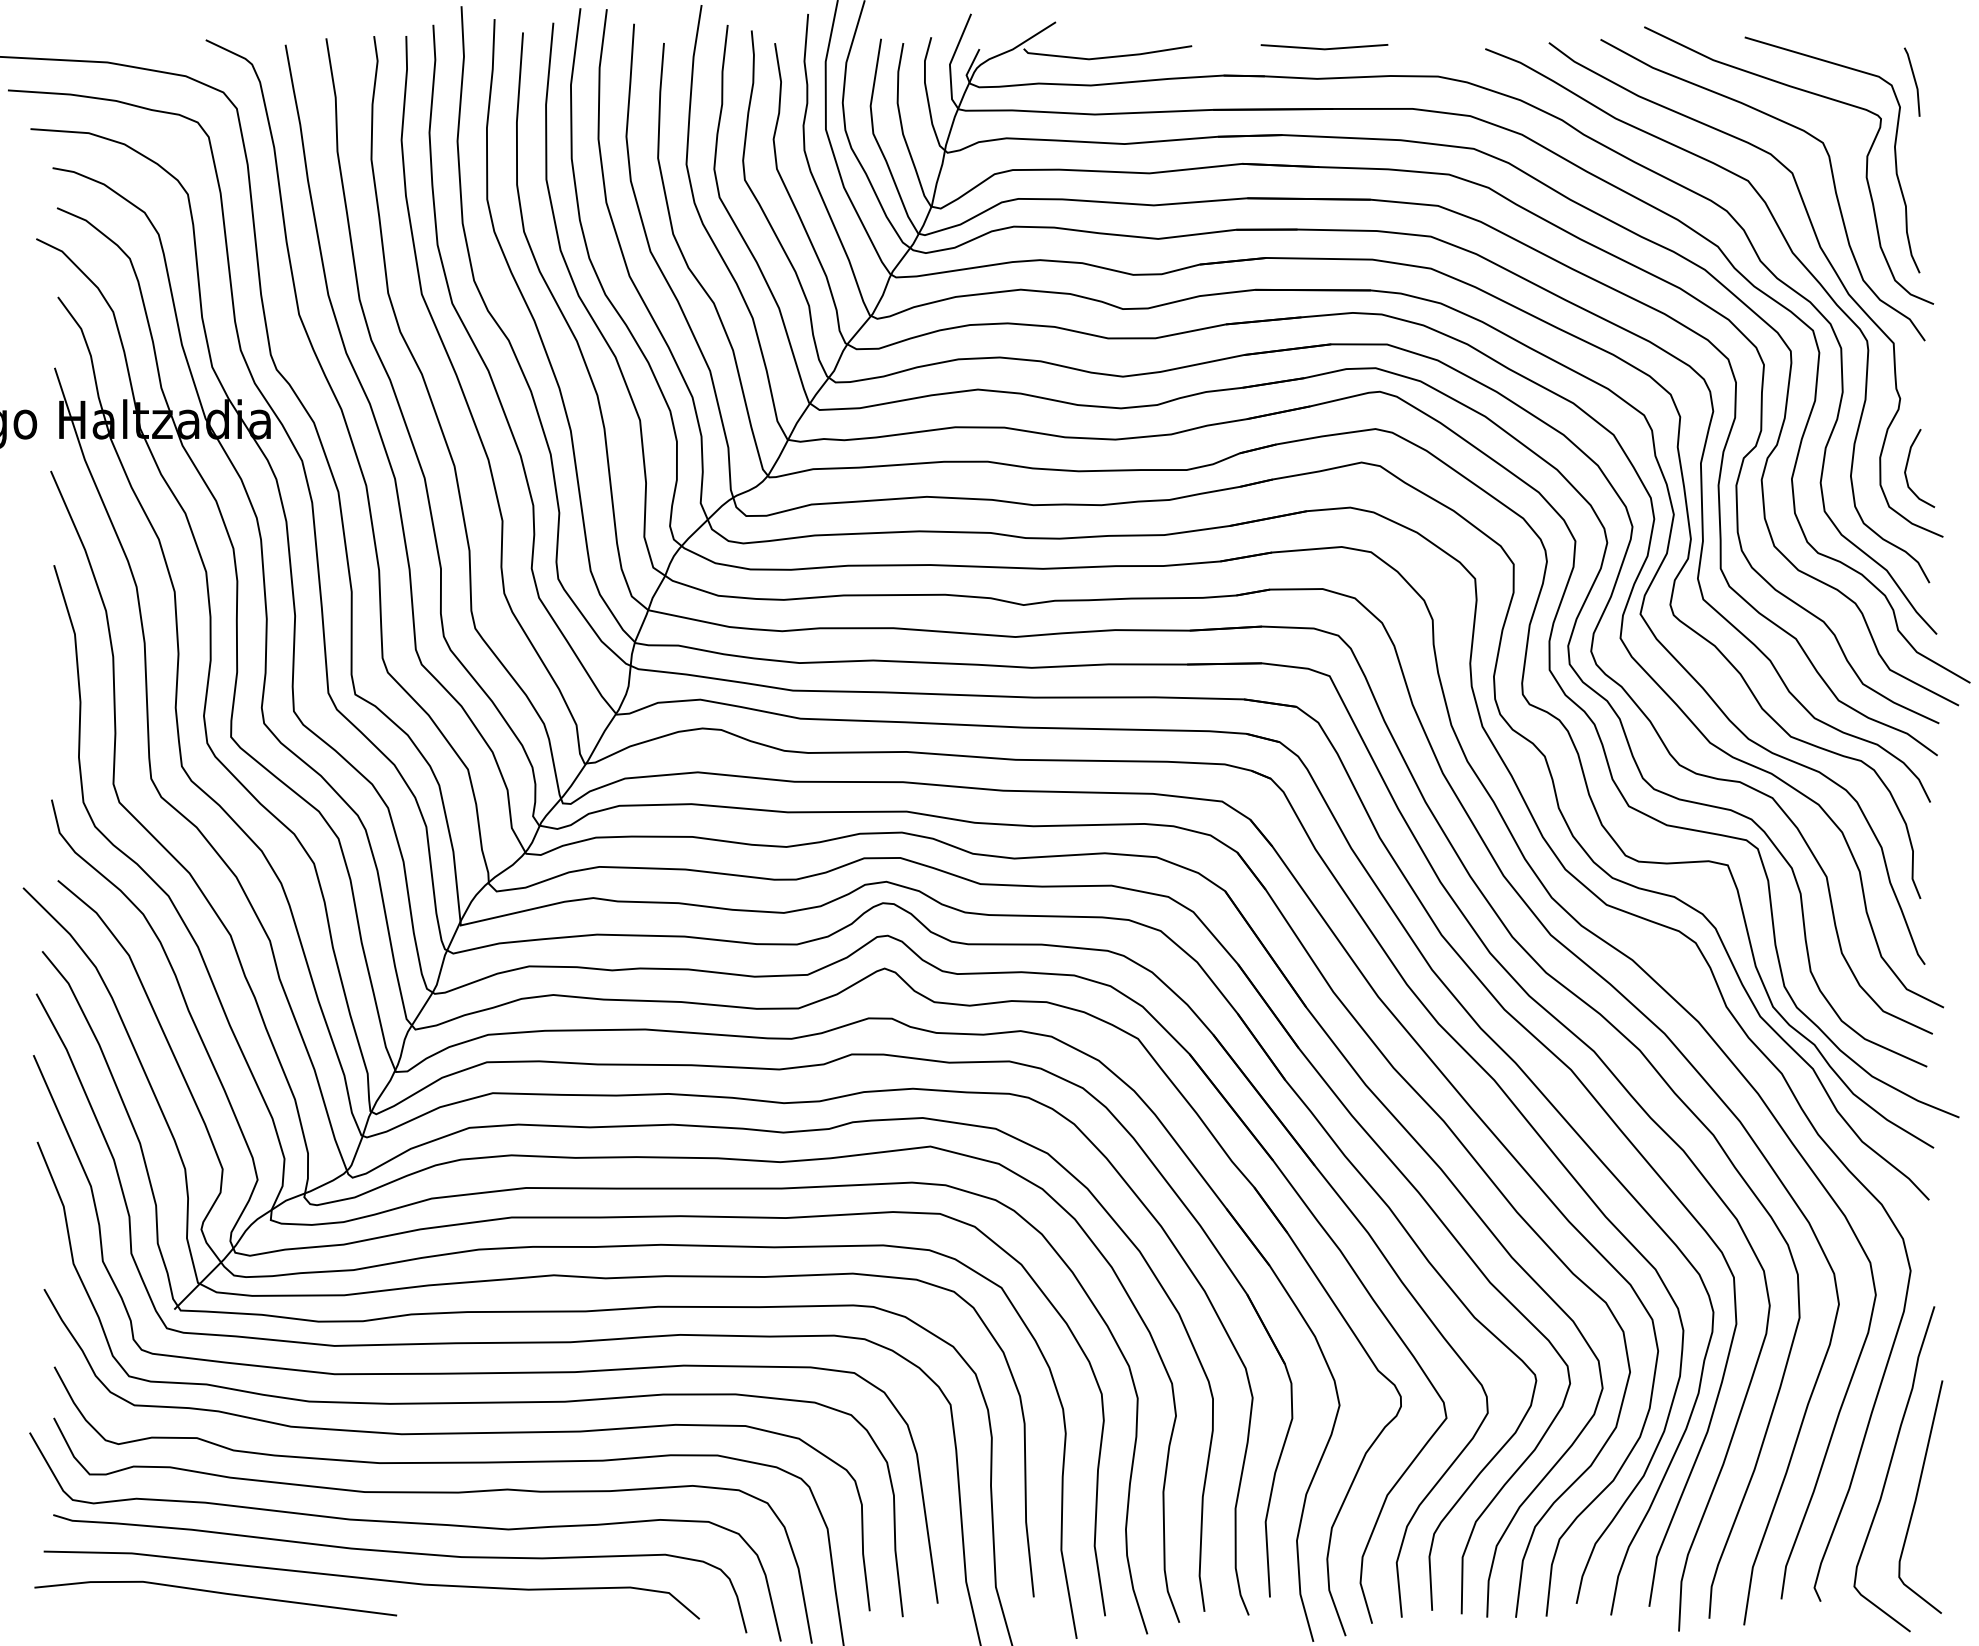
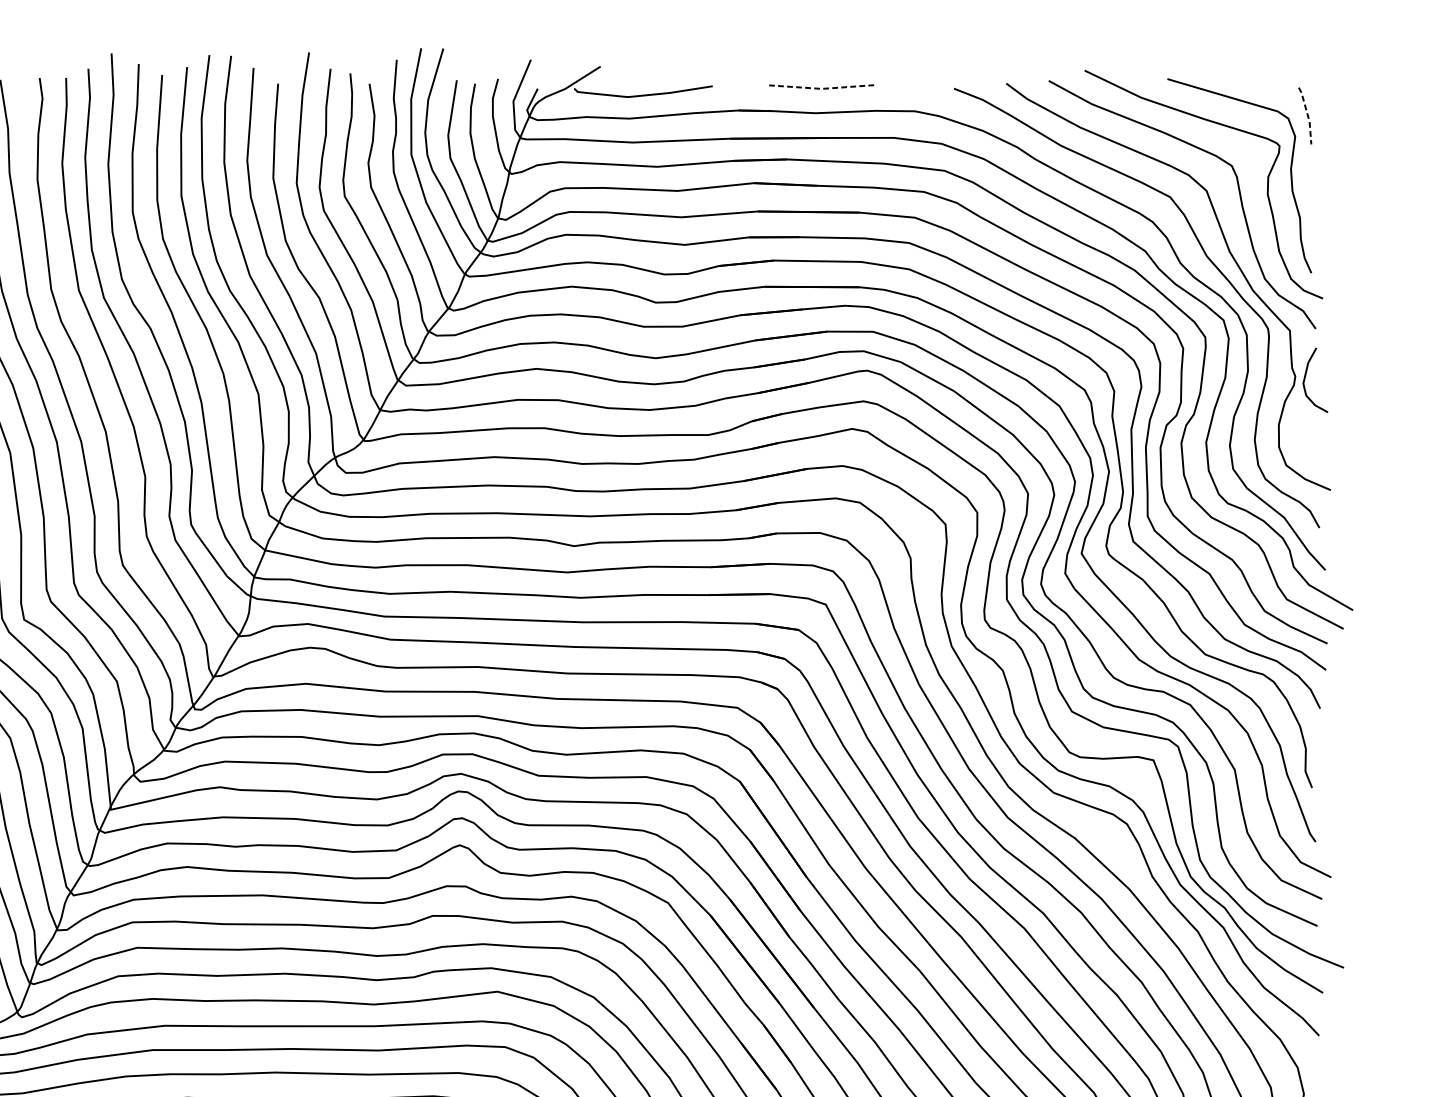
line: (1324, 49) -> (821, 89), solid -> dashed
line: (1915, 81) -> (1307, 115), solid -> dashed
curve: (1907, 467) -> (1305, 379), moved

